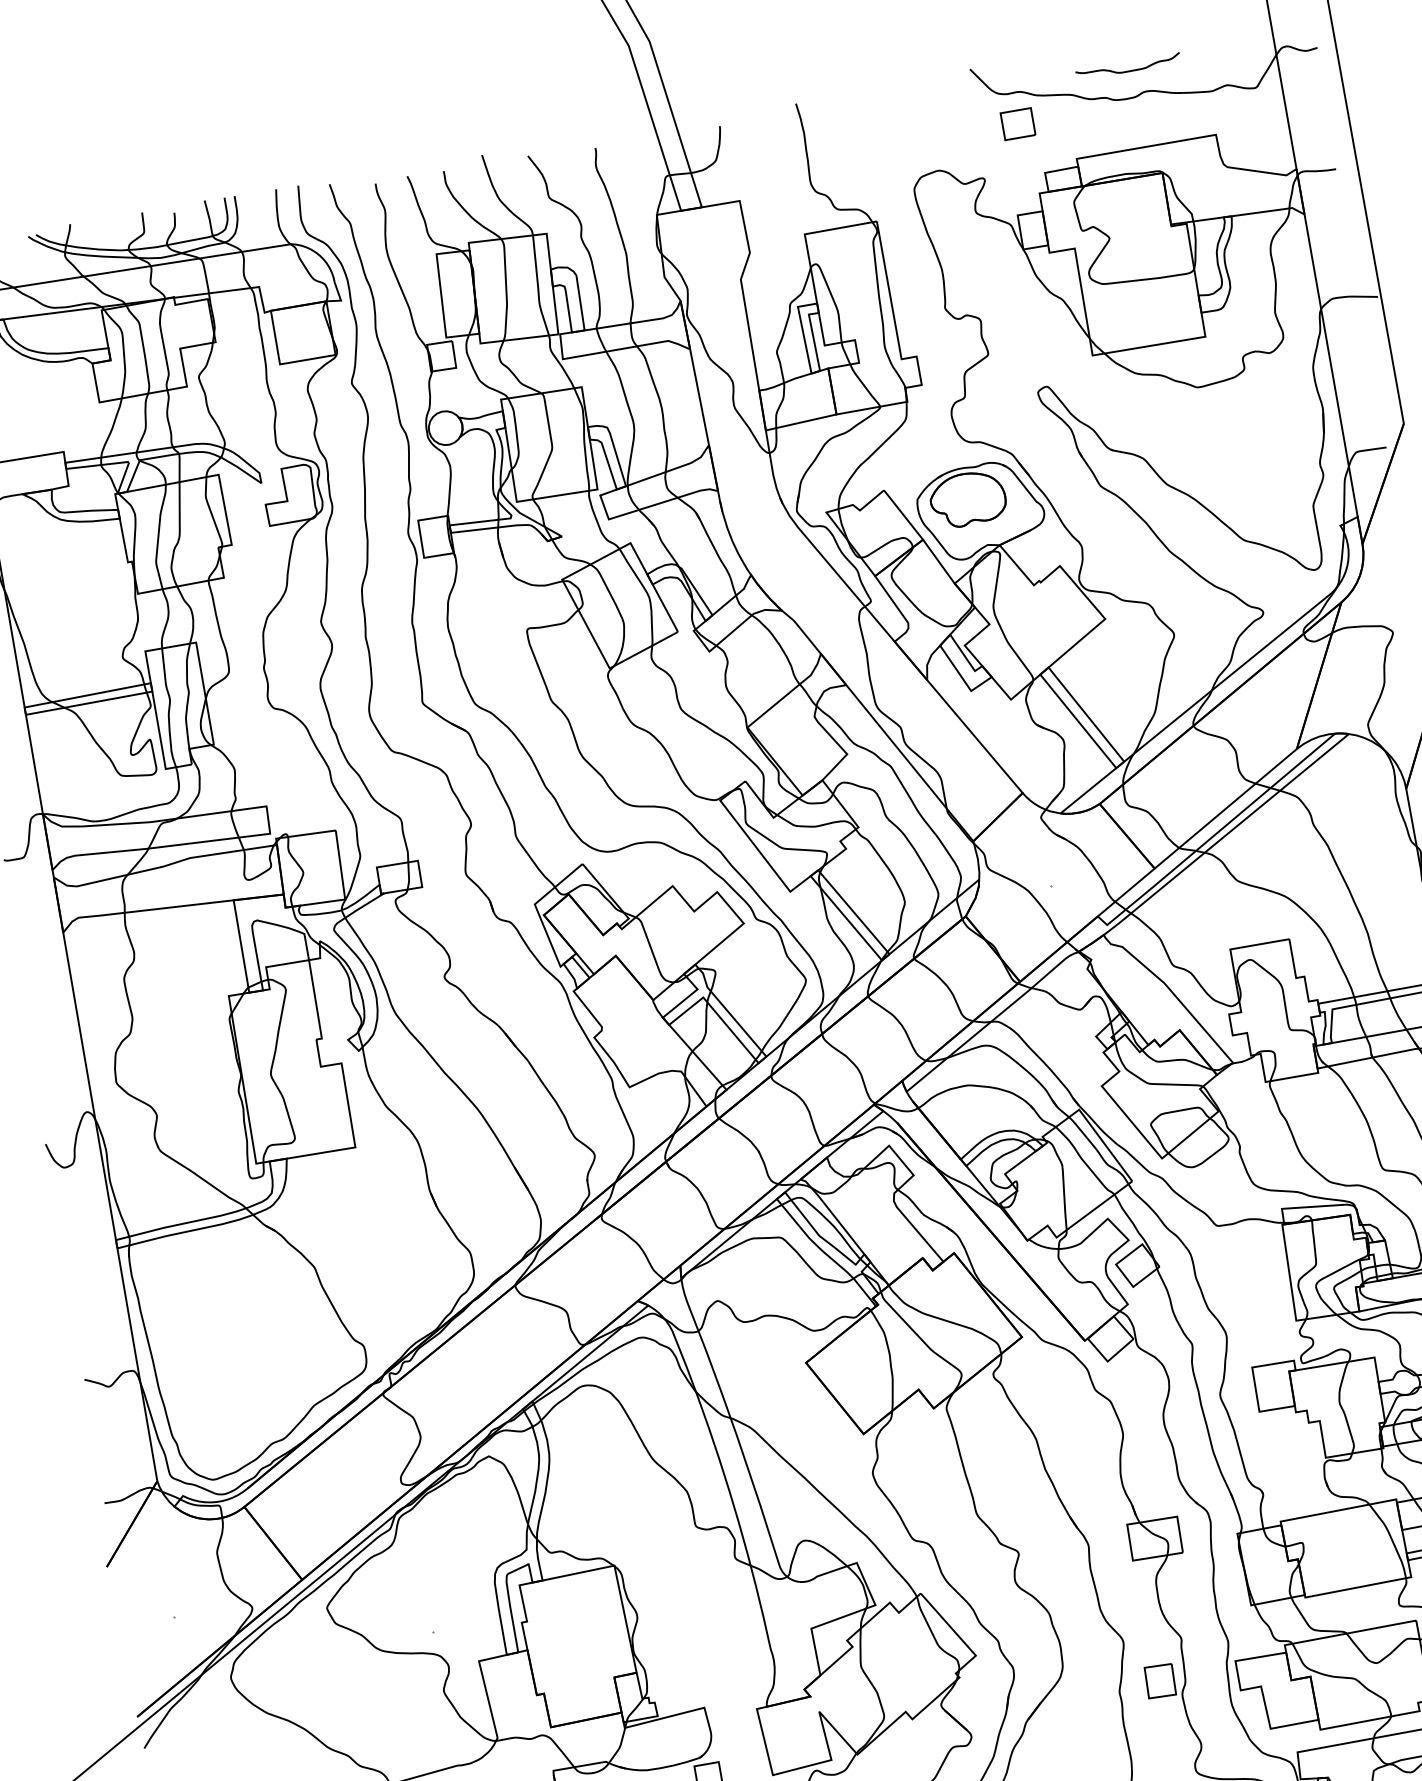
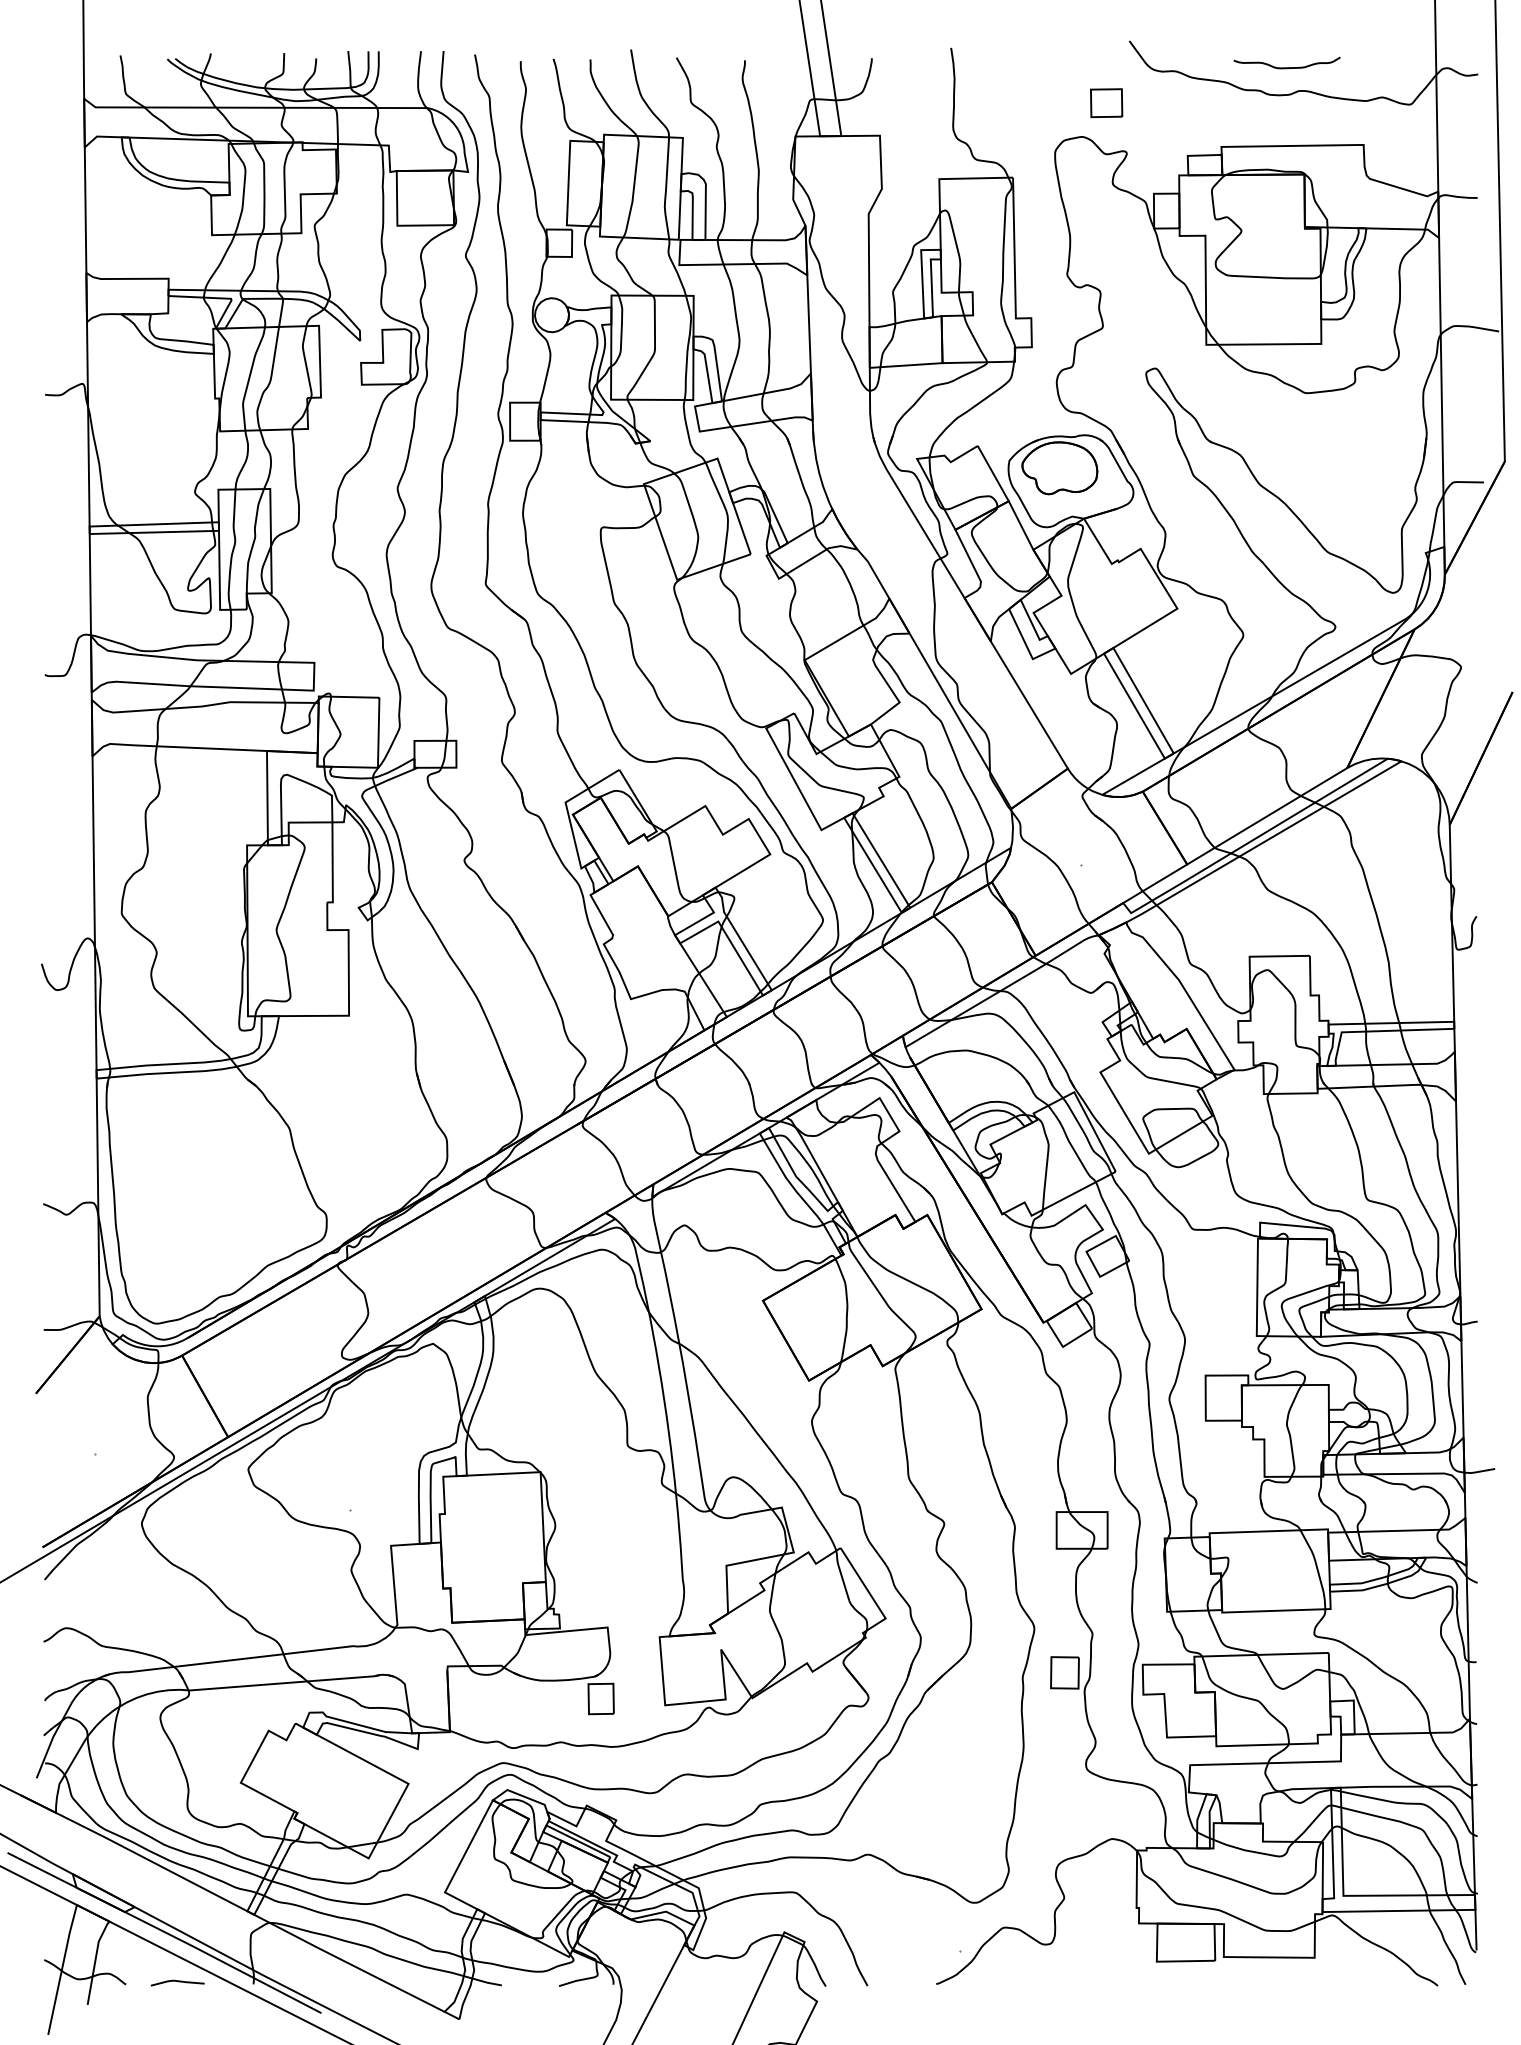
part: (1017, 124) -> (1106, 103), moved

